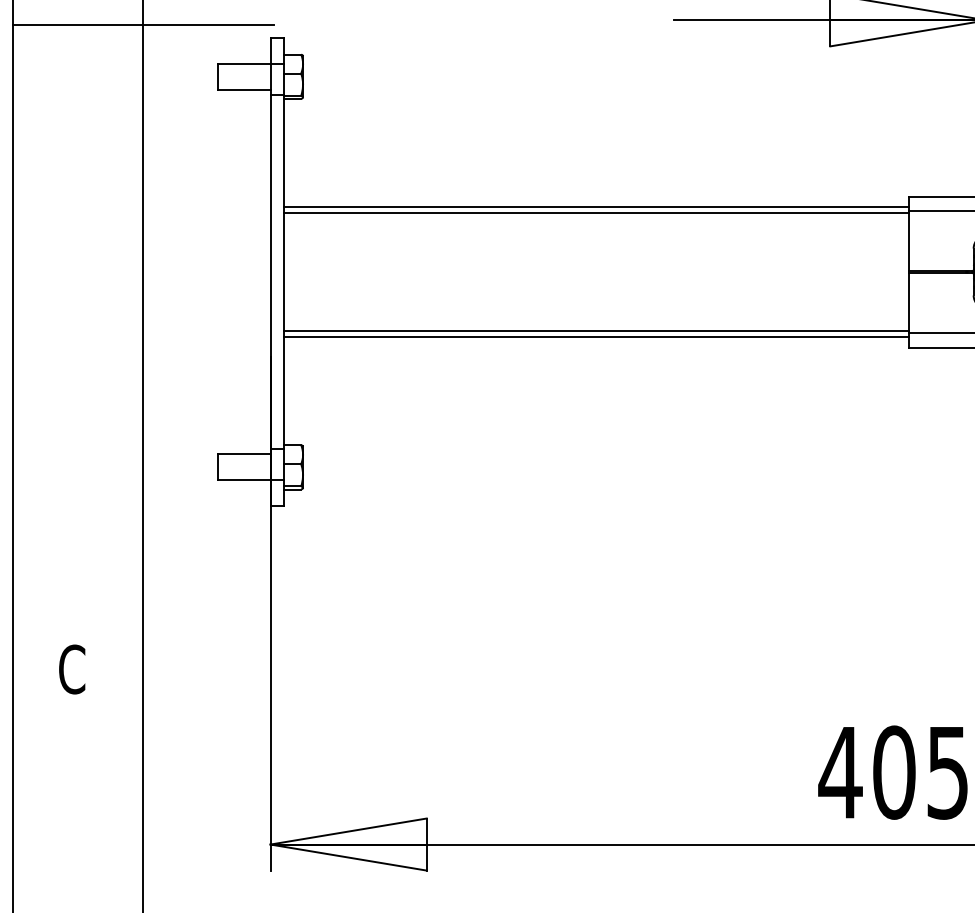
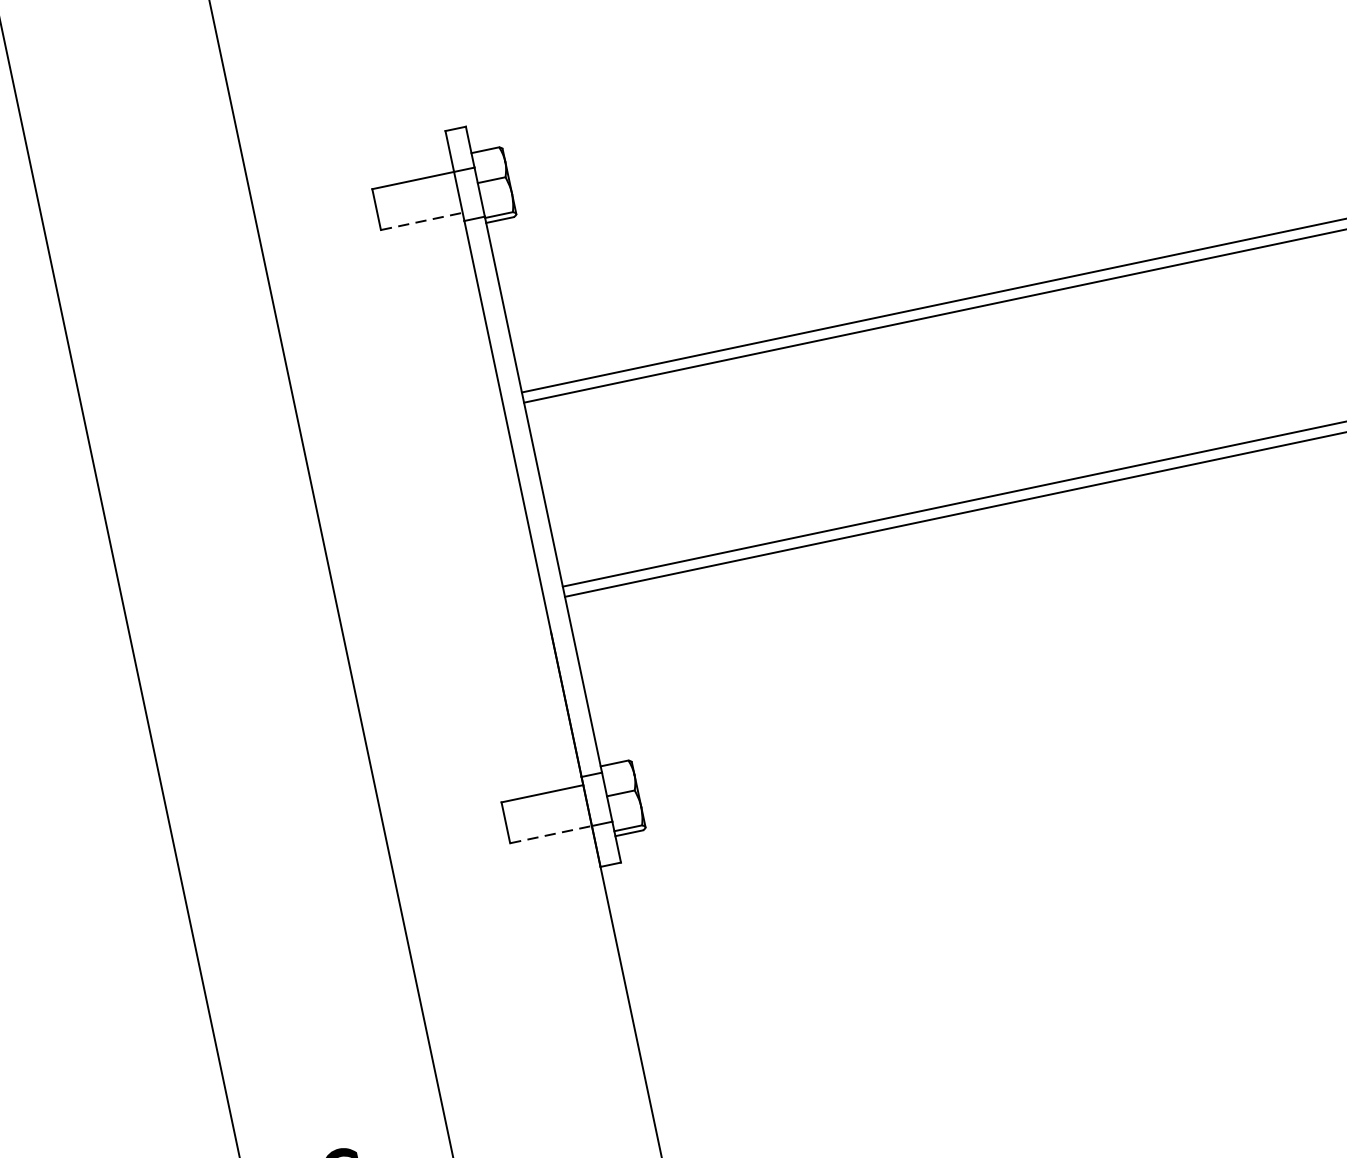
line: (143, 24) -> (241, 152), removed
line: (244, 89) -> (421, 221), solid -> dashed
line: (244, 480) -> (551, 834), solid -> dashed

